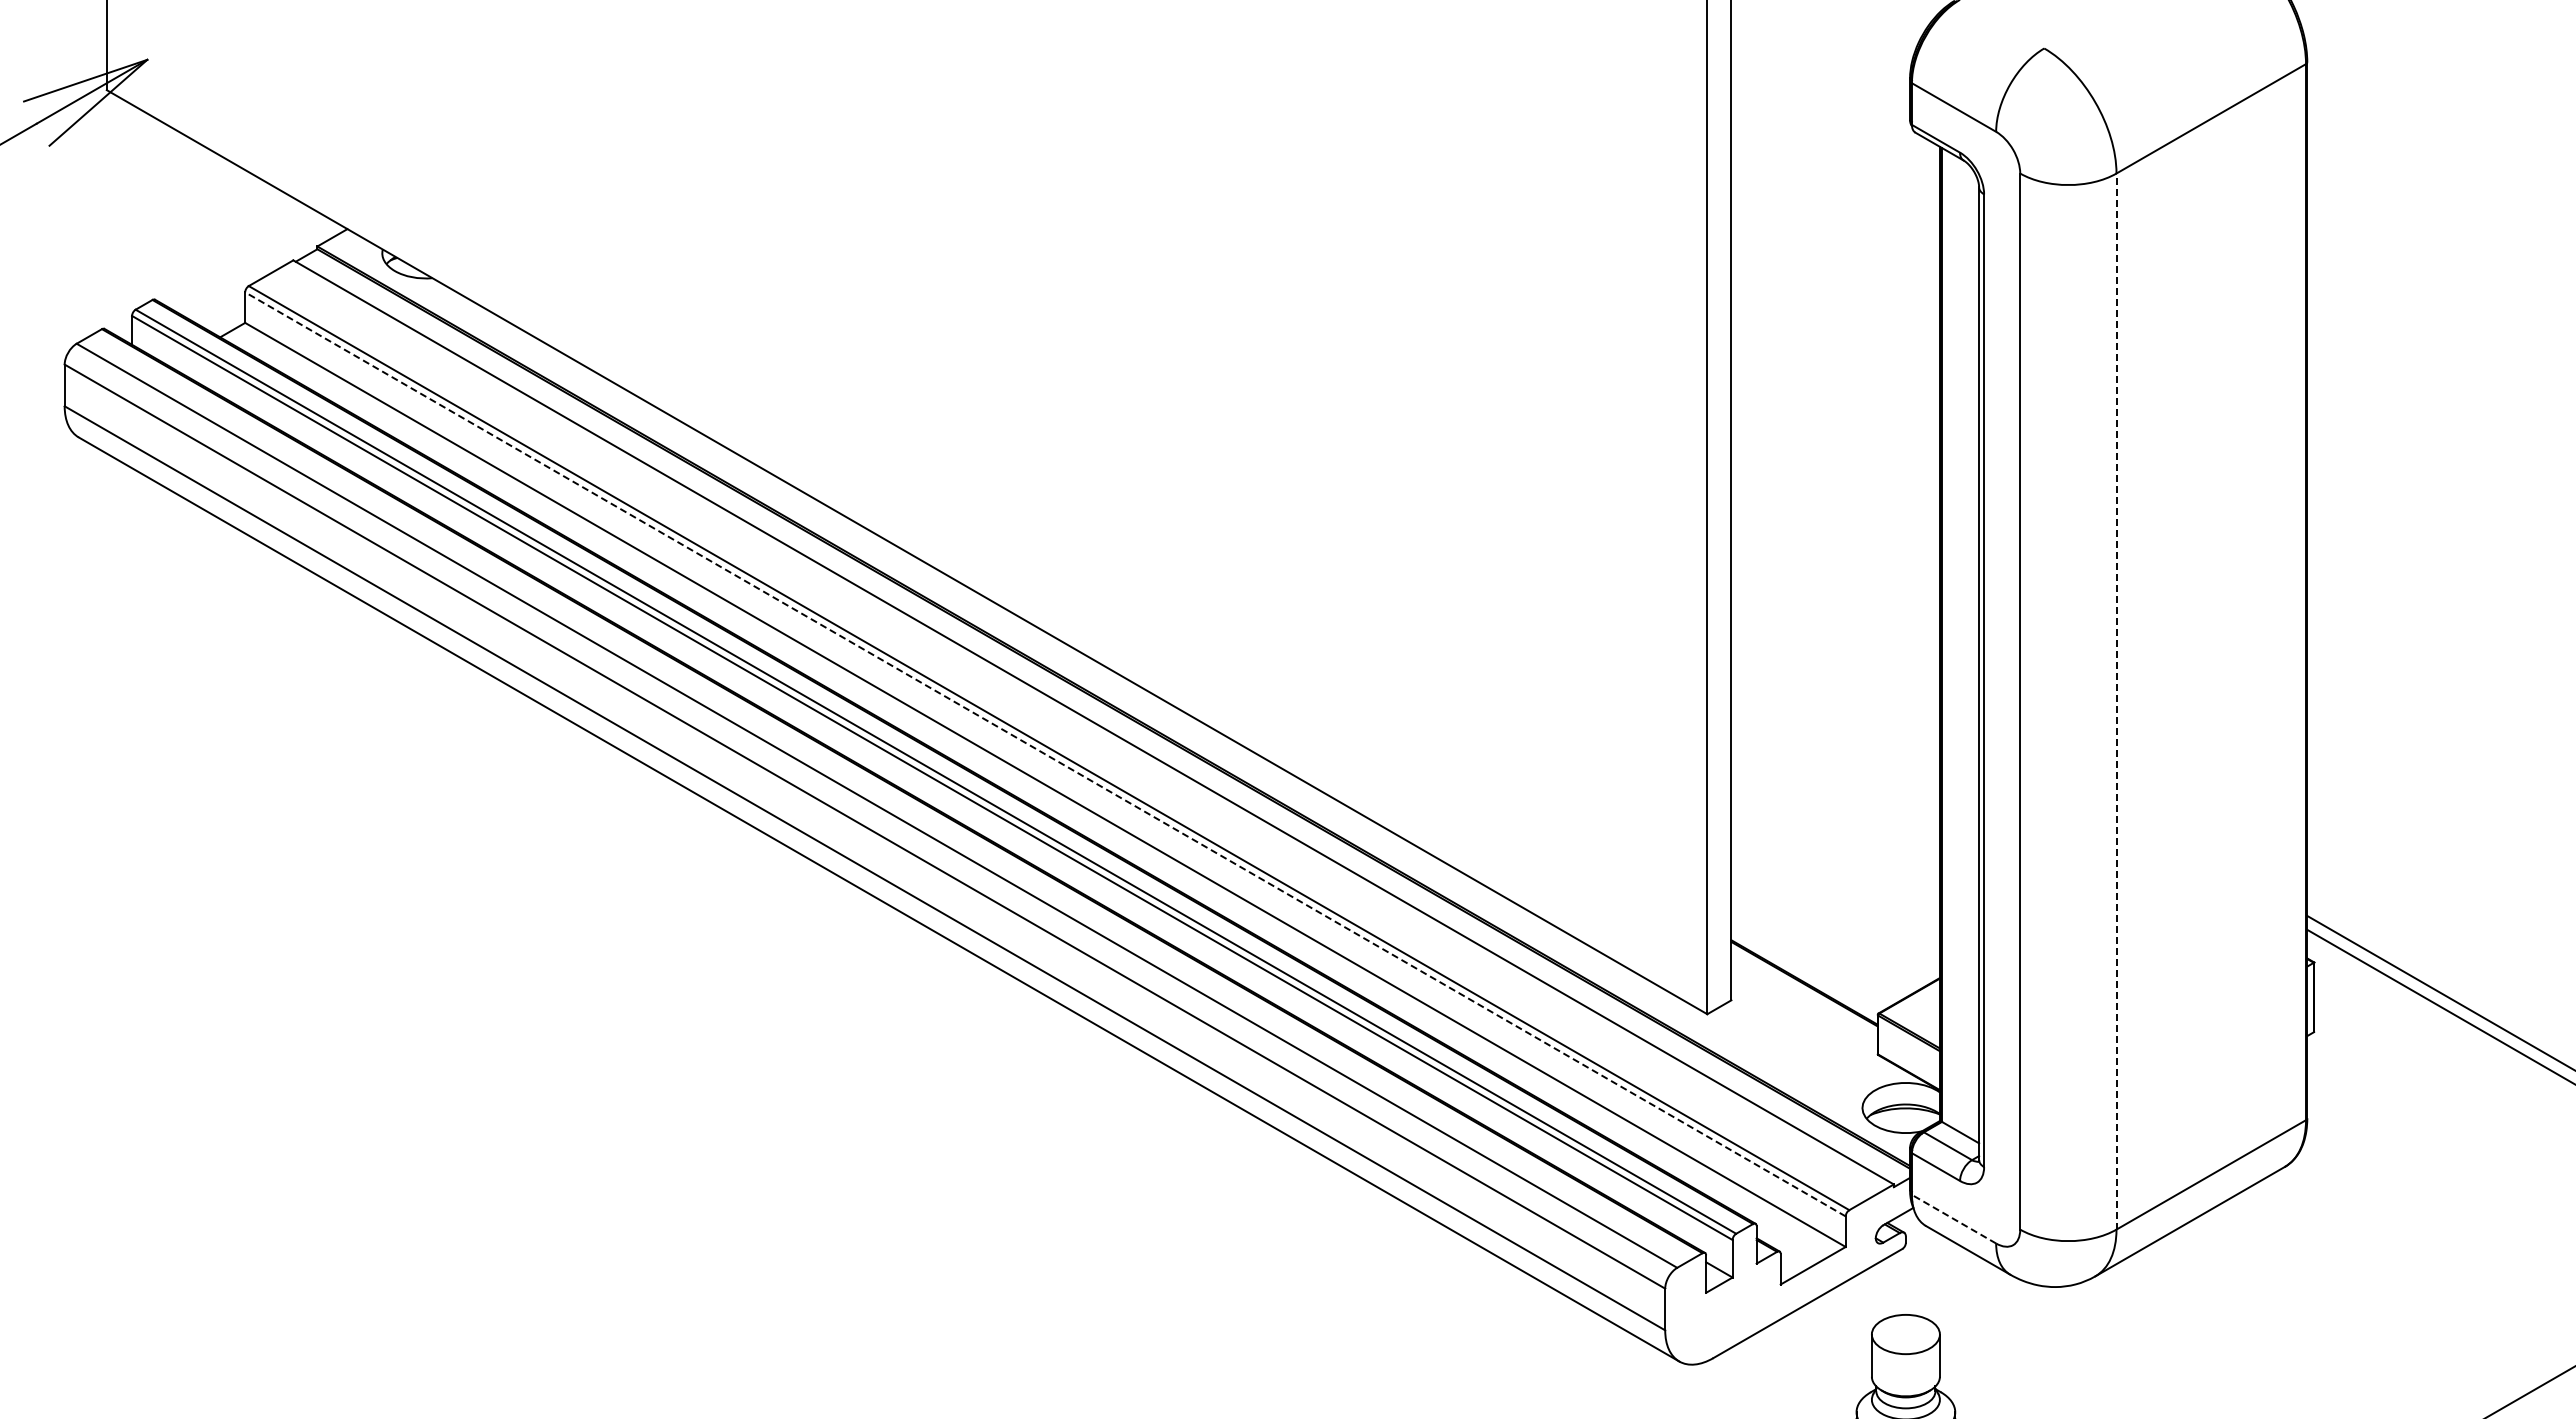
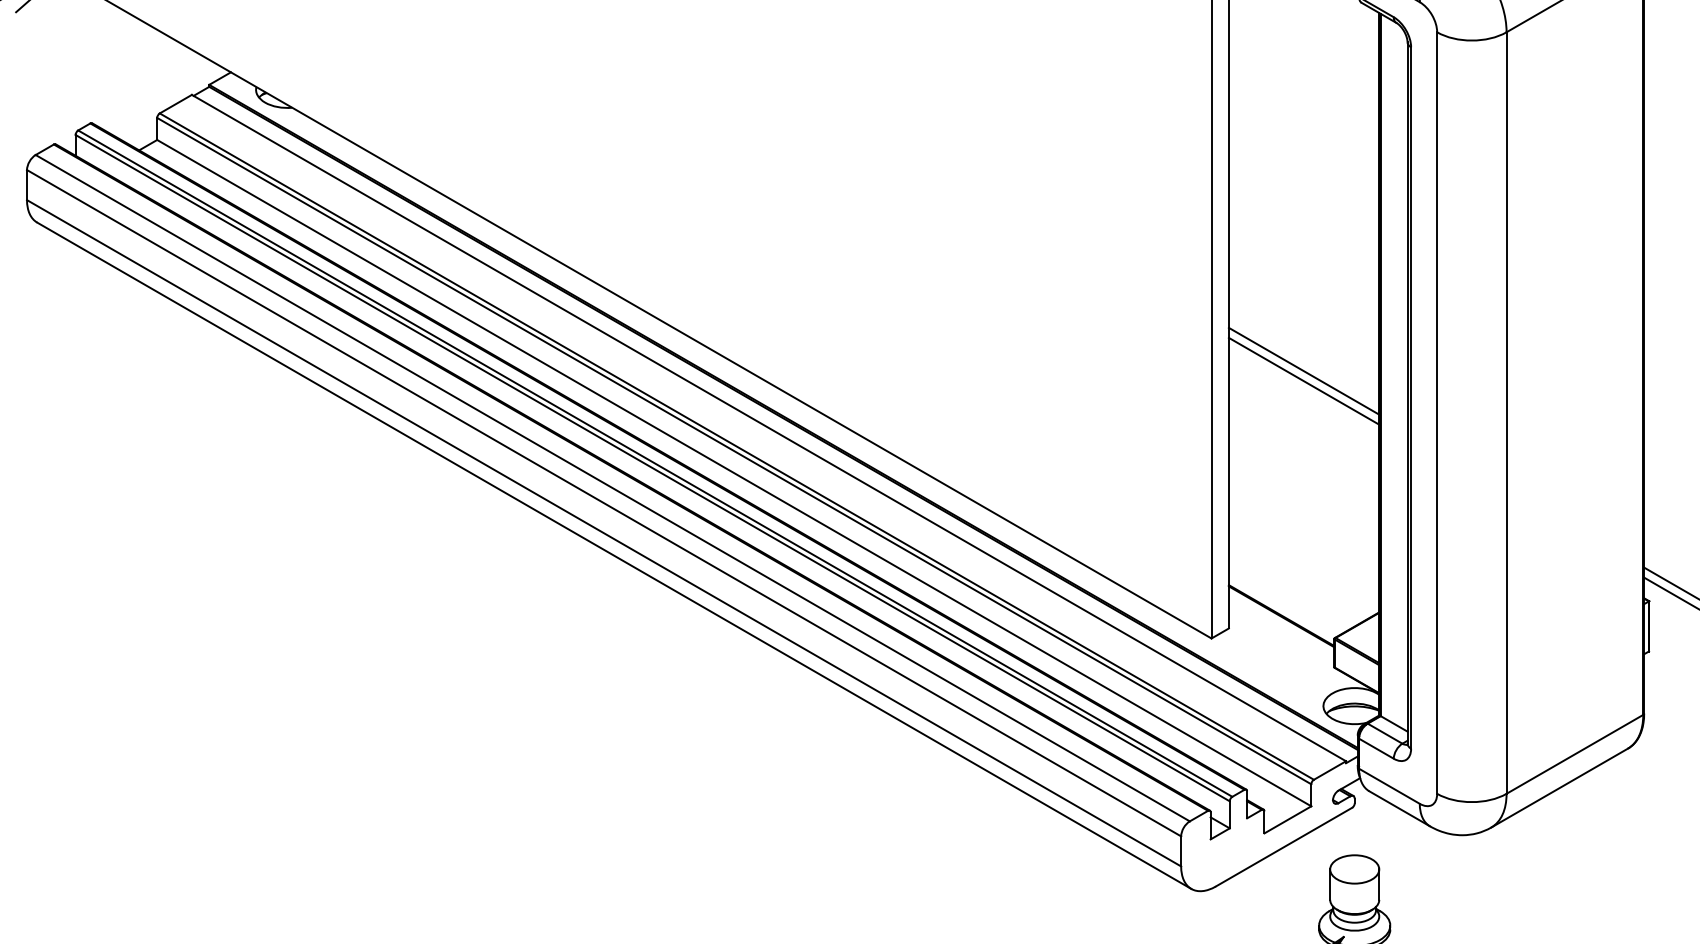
line: (1835, 643) -> (1303, 371), added
line: (1835, 657) -> (1303, 381), added
line: (2116, 701) -> (1506, 412), dashed -> solid
line: (1045, 754) -> (734, 451), dashed -> solid
line: (1954, 1219) -> (1389, 786), dashed -> solid

